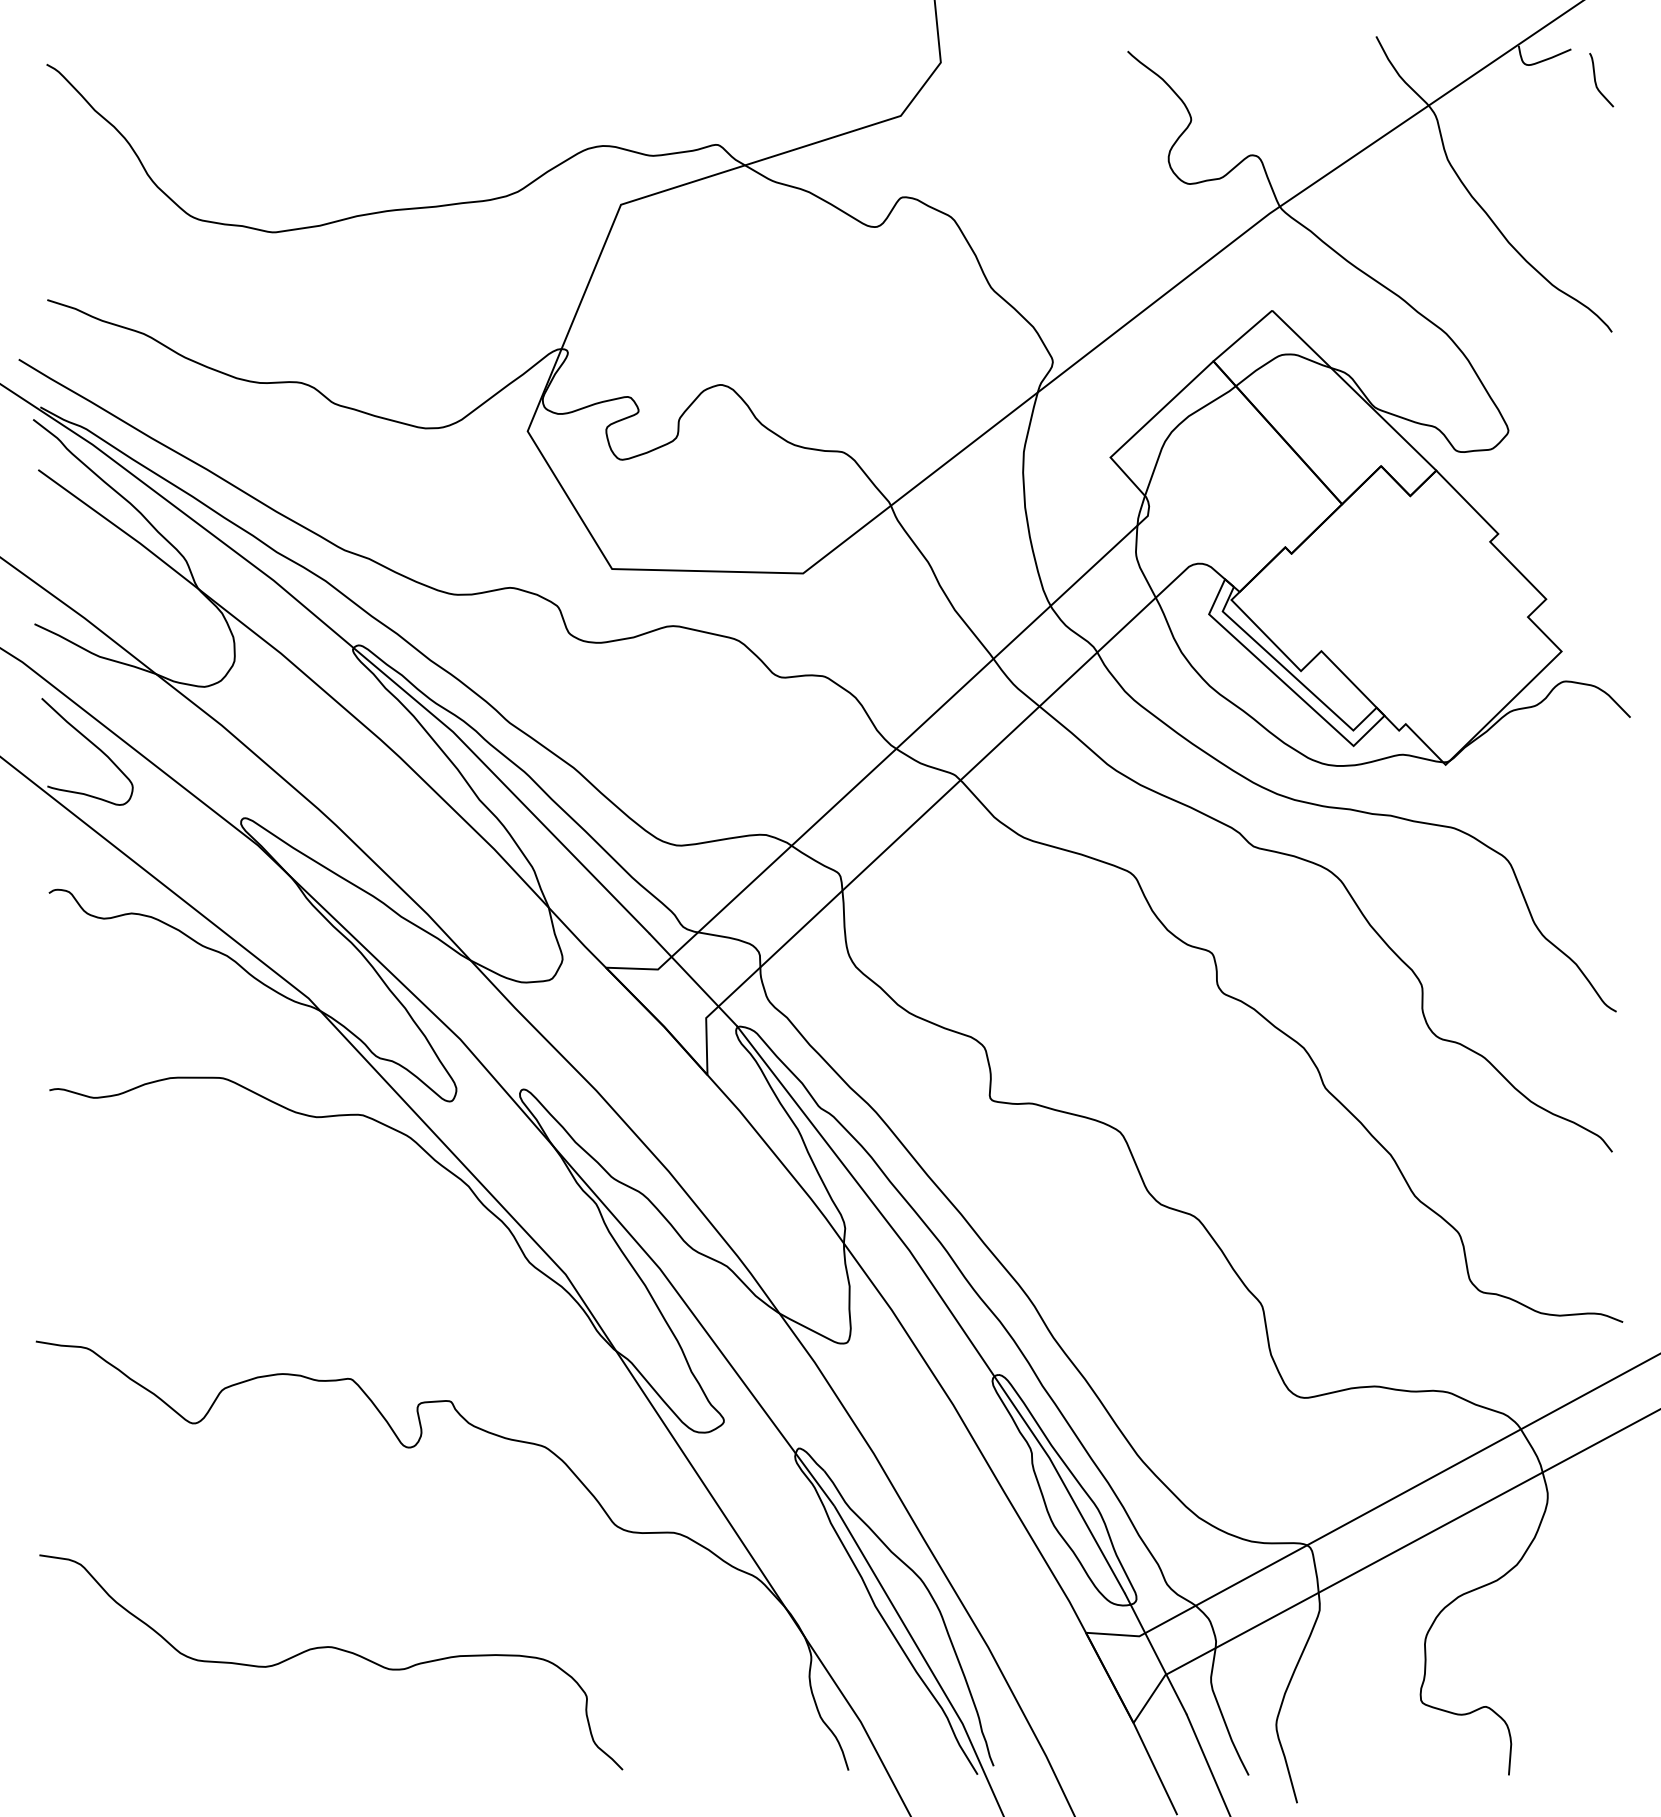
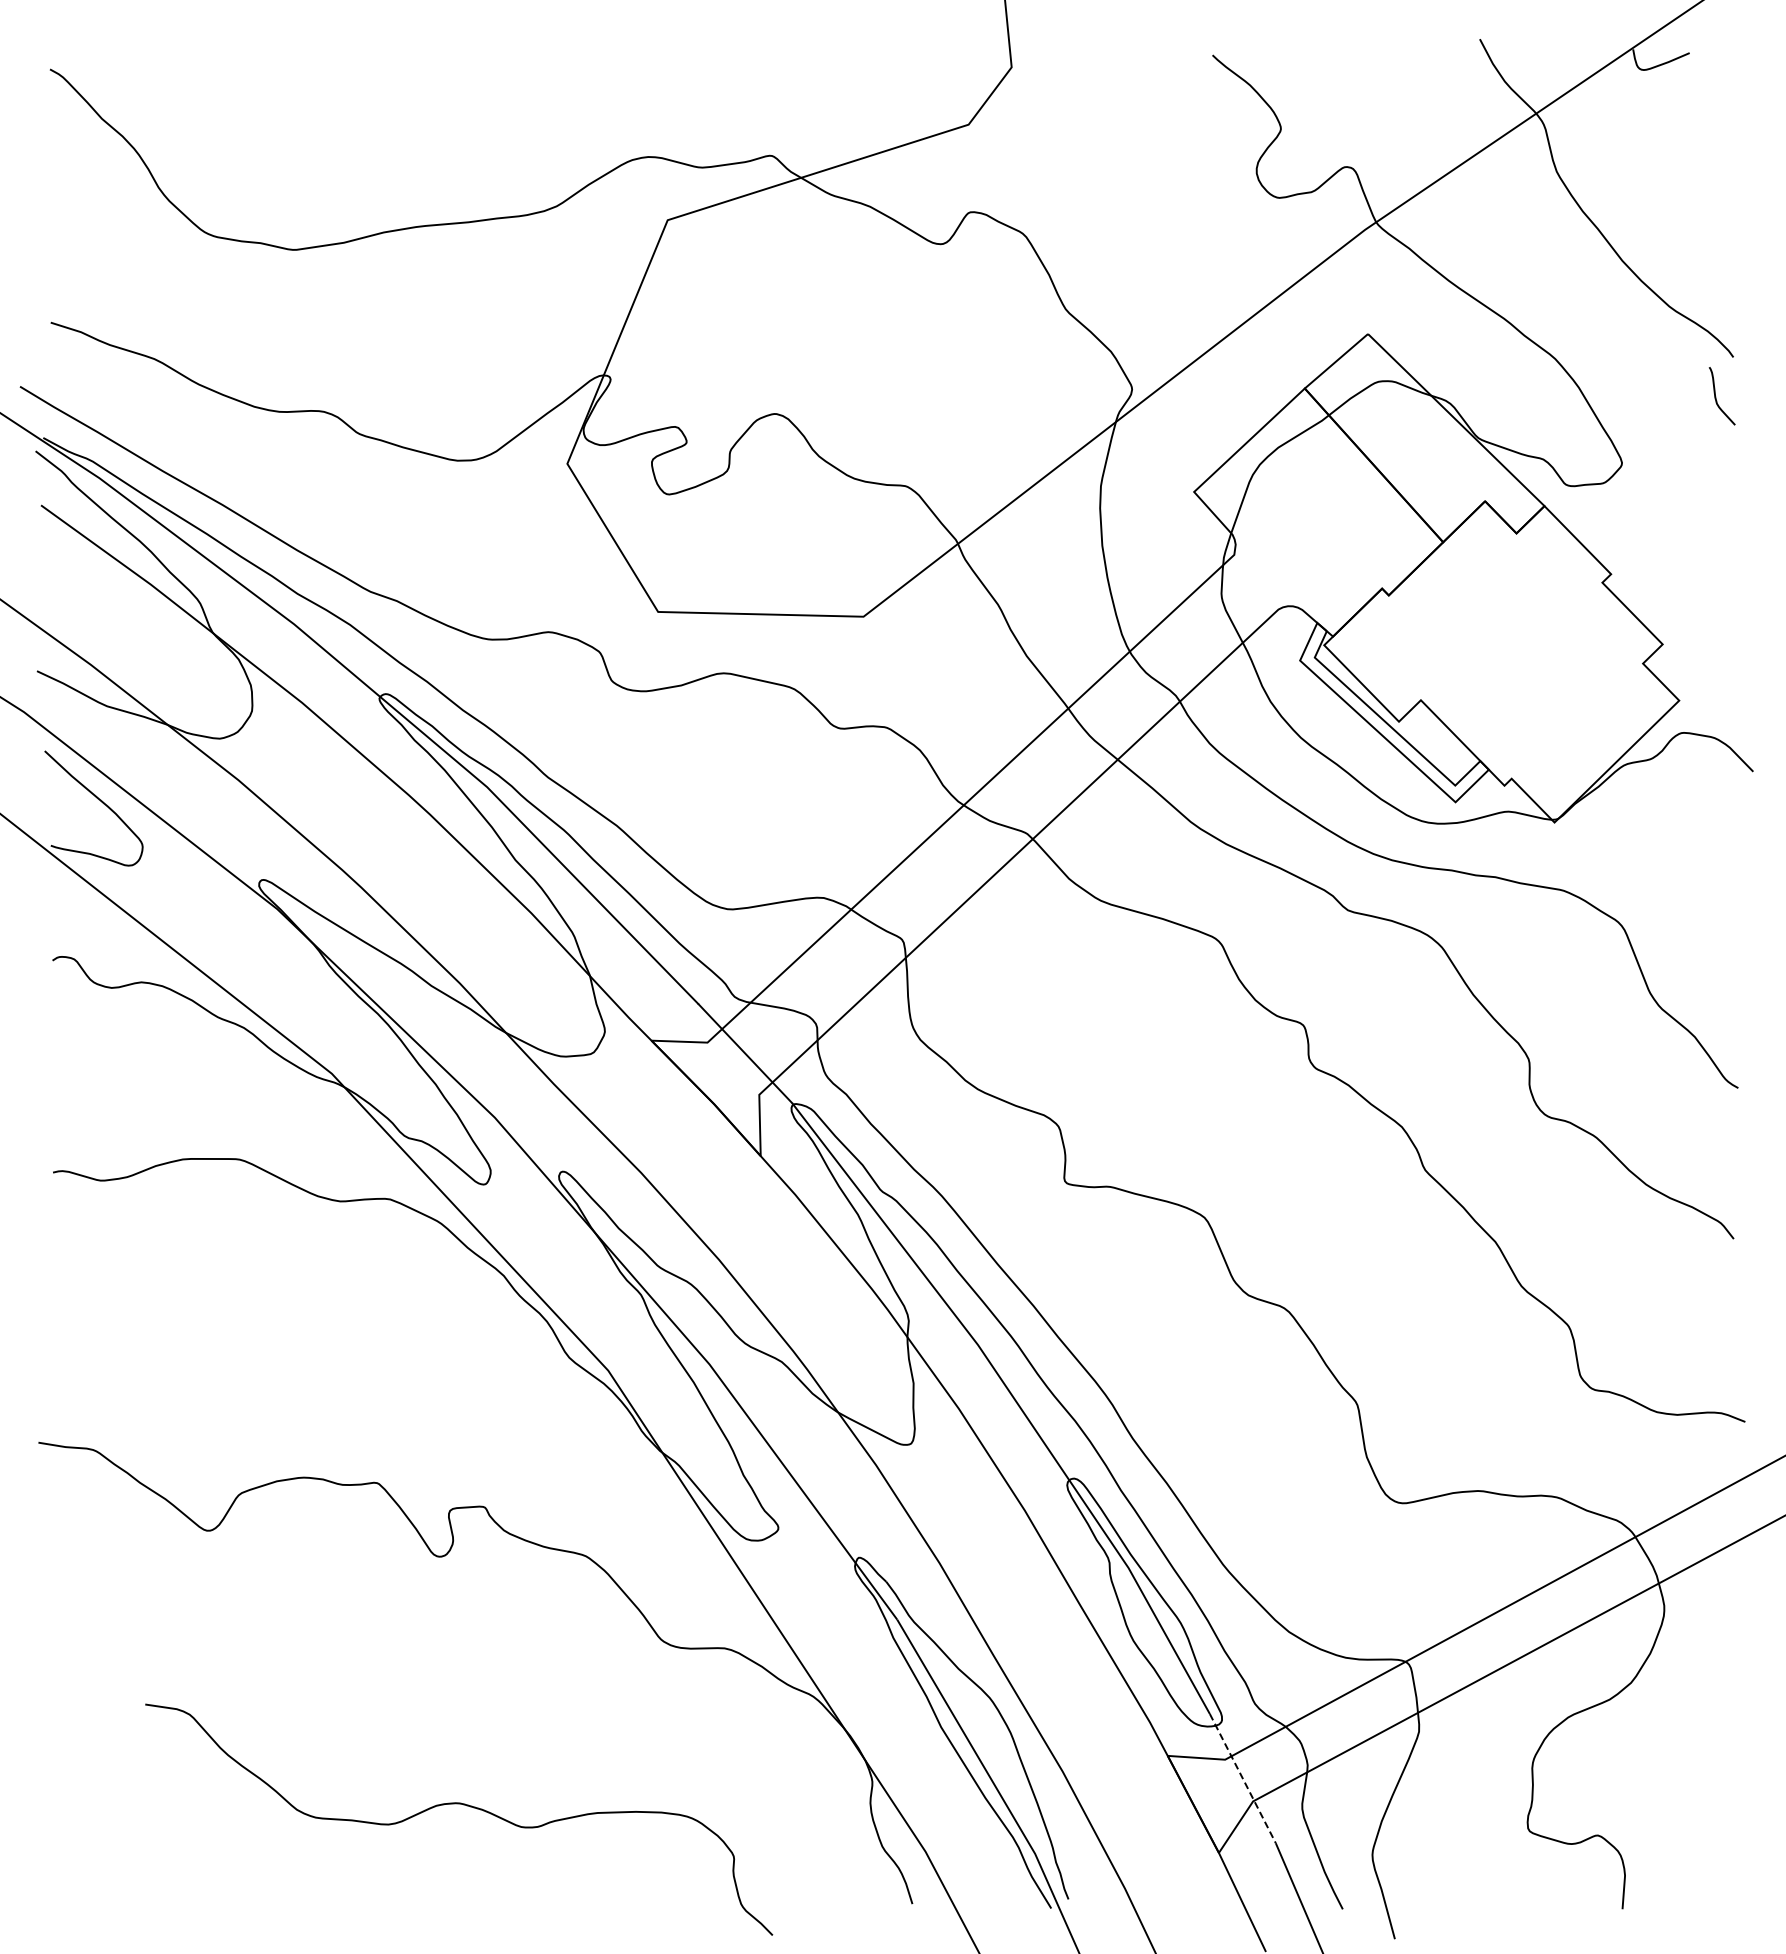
curve: (1596, 80) -> (1716, 396), moved
curve: (335, 1649) -> (463, 1805), moved
line: (1155, 1653) -> (1242, 1778), solid -> dashed

